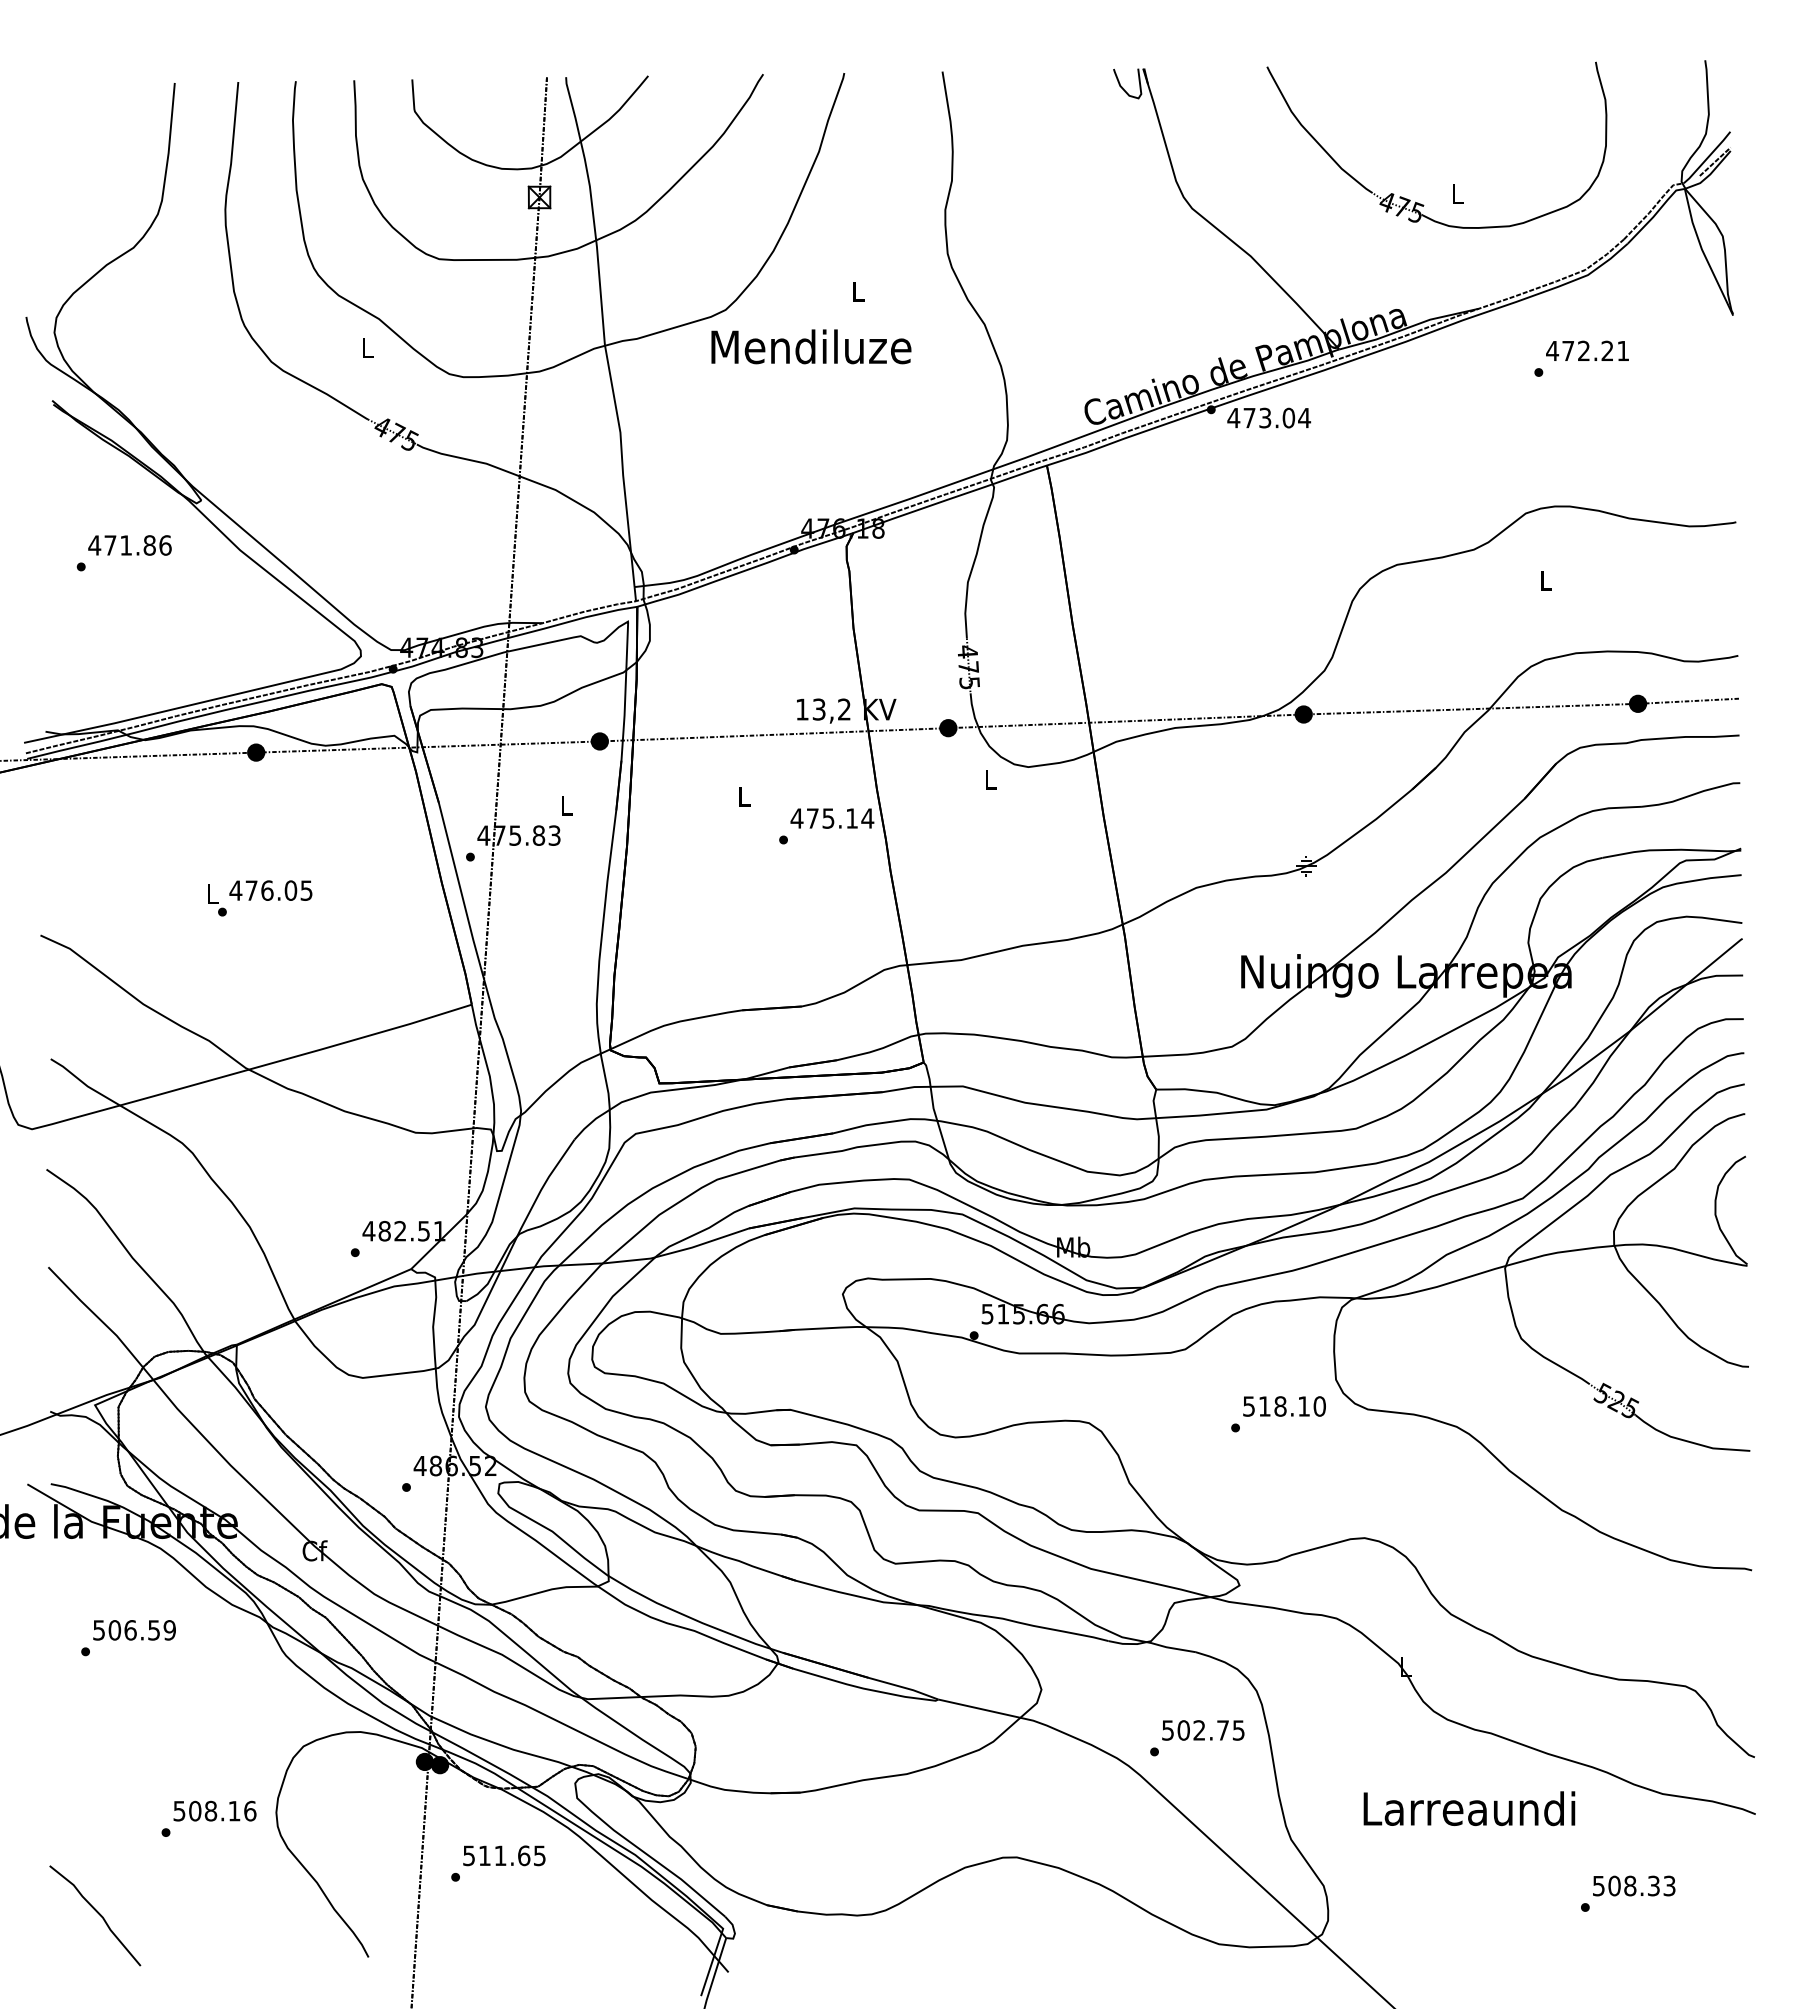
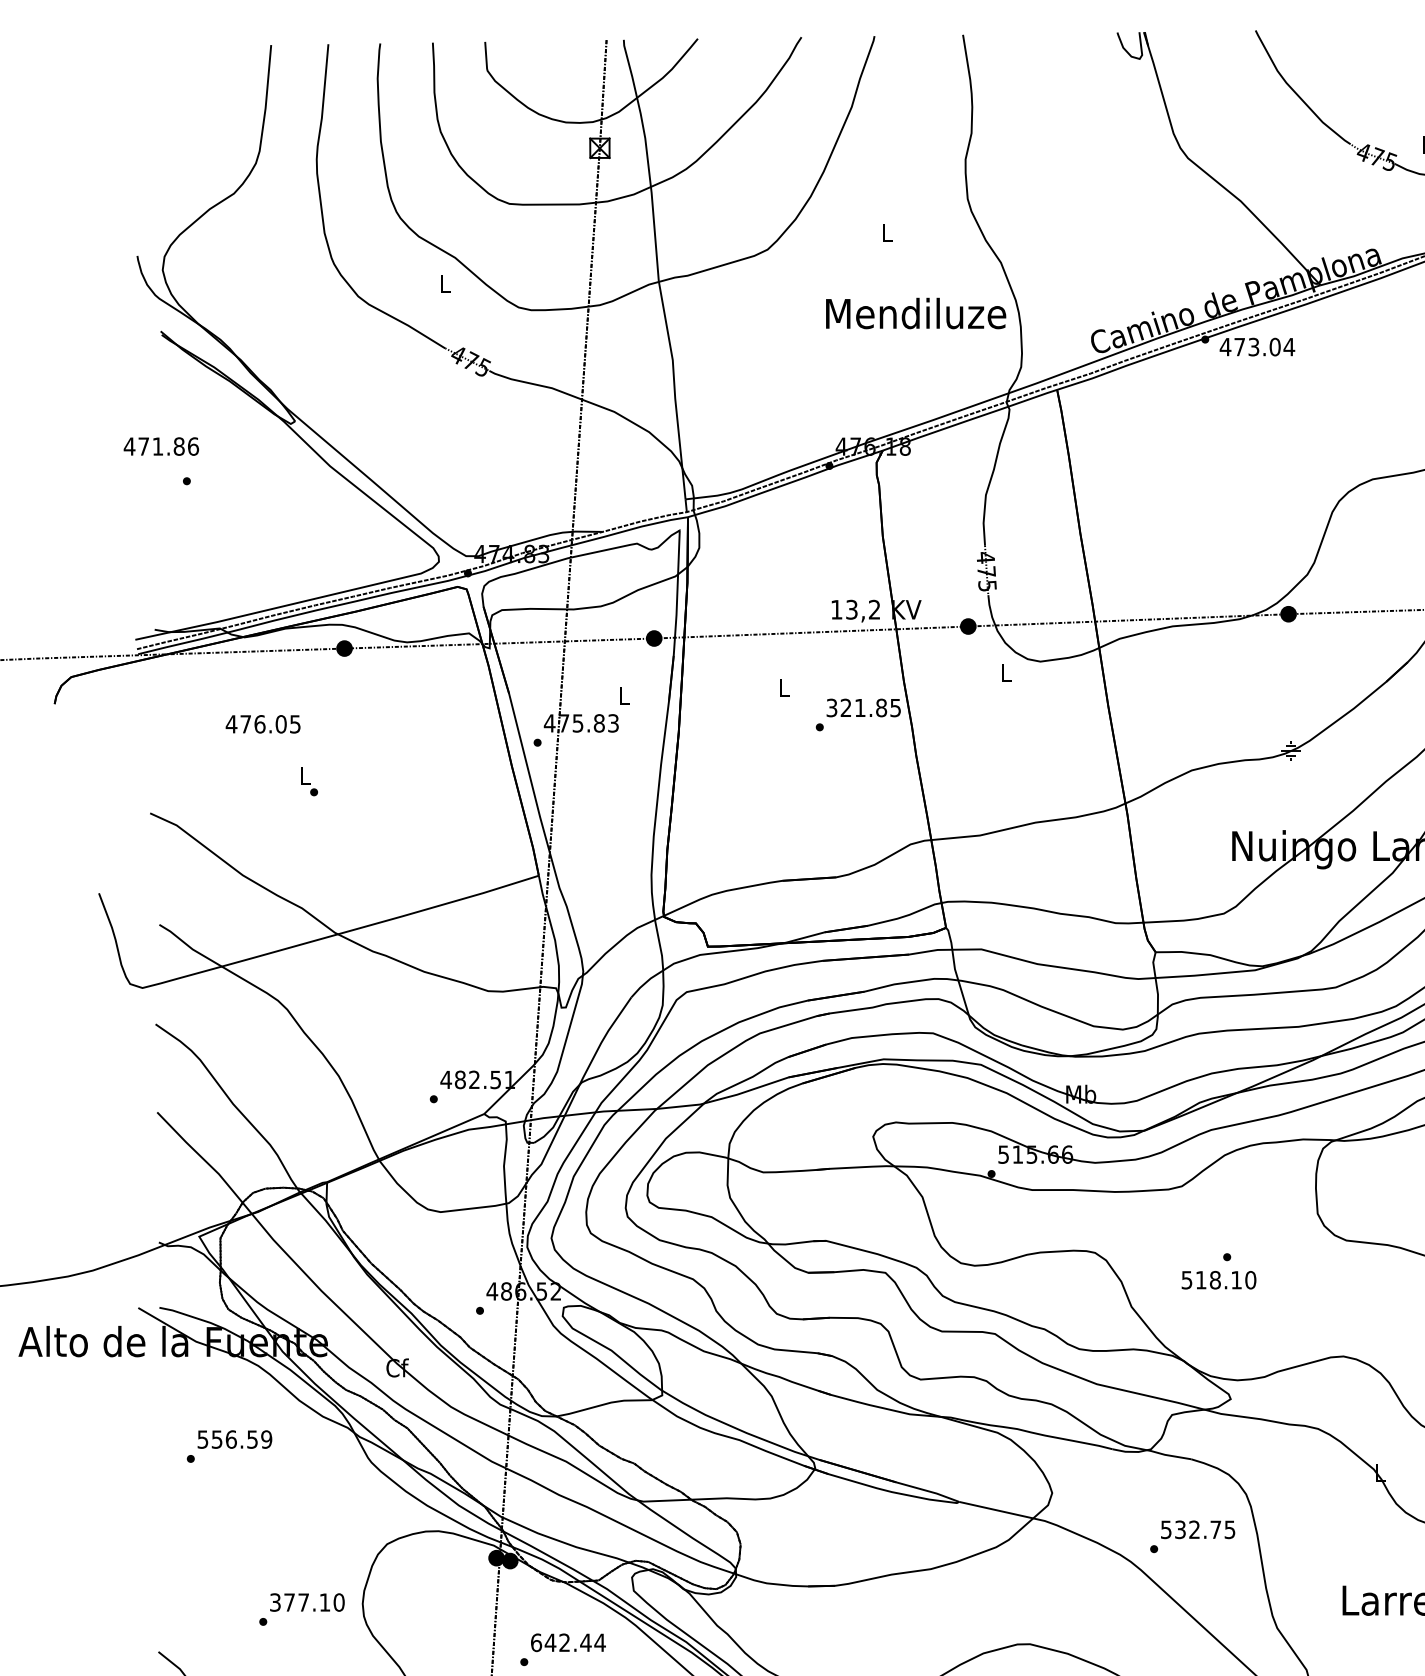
text: (811, 346) -> (916, 313), moved
text: (129, 545) -> (160, 446), moved
text: (832, 818) -> (863, 707), 475.14 -> 321.85
text: (270, 890) -> (262, 724), moved
text: (1284, 1406) -> (1218, 1280), moved
text: (114, 1630) -> (216, 1439), 506.59 -> 556.59
text: (1183, 1730) -> (1180, 1529), 502.75 -> 532.75
text: (215, 1810) -> (307, 1601), 508.16 -> 377.10
text: (504, 1855) -> (568, 1642), 511.65 -> 642.44

